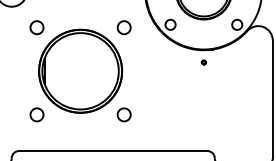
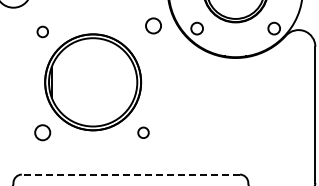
circle: (36, 27) -> (42, 31), size x0.7
circle: (124, 27) -> (153, 25), moved
part: (203, 61) -> (235, 71), removed
circle: (124, 114) -> (143, 132), size x0.7
line: (112, 150) -> (130, 174), solid -> dashed

